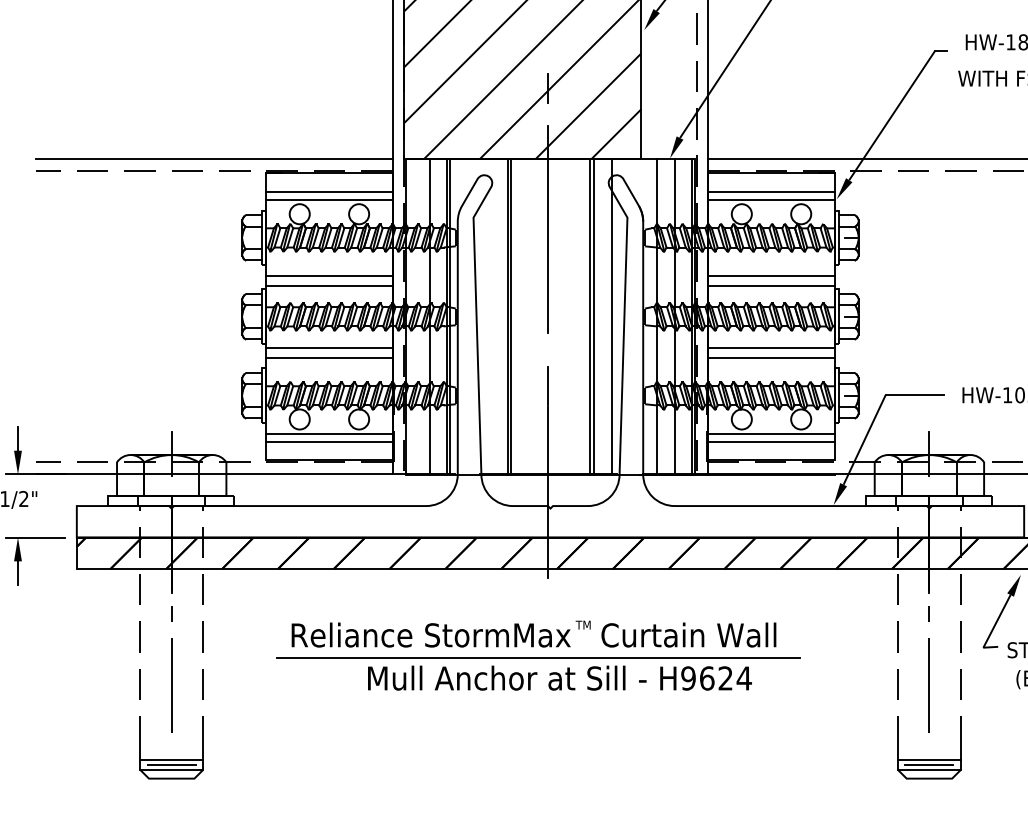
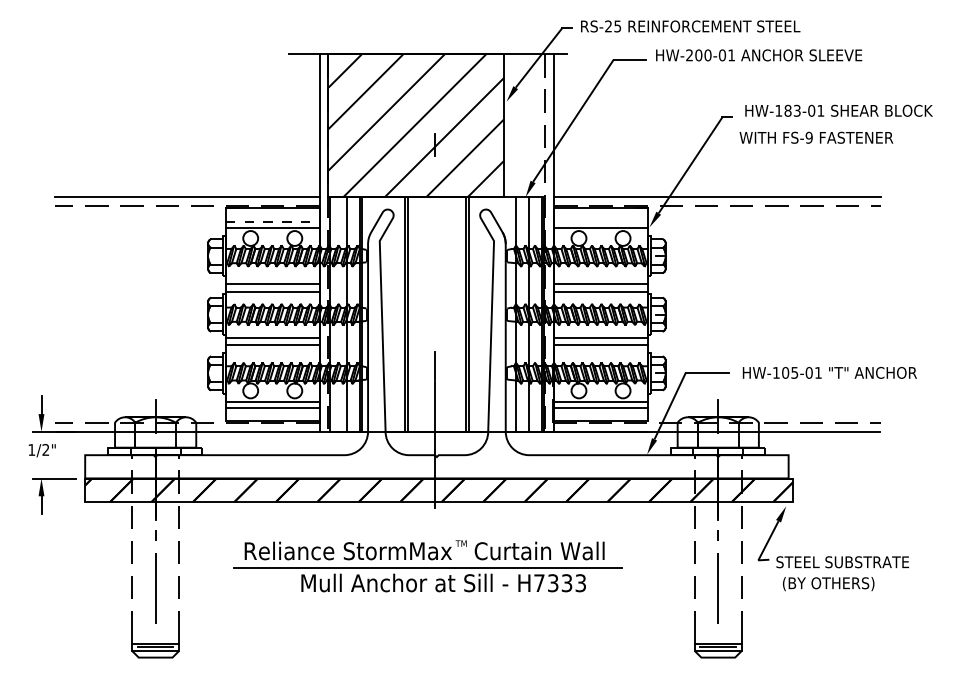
line: (329, 191) -> (272, 221), solid -> dashed
line: (770, 191) -> (600, 221), removed
line: (548, 230) -> (435, 250), removed
line: (611, 316) -> (482, 314), removed
text: (716, 678) -> (560, 583), H9624 -> H7333

